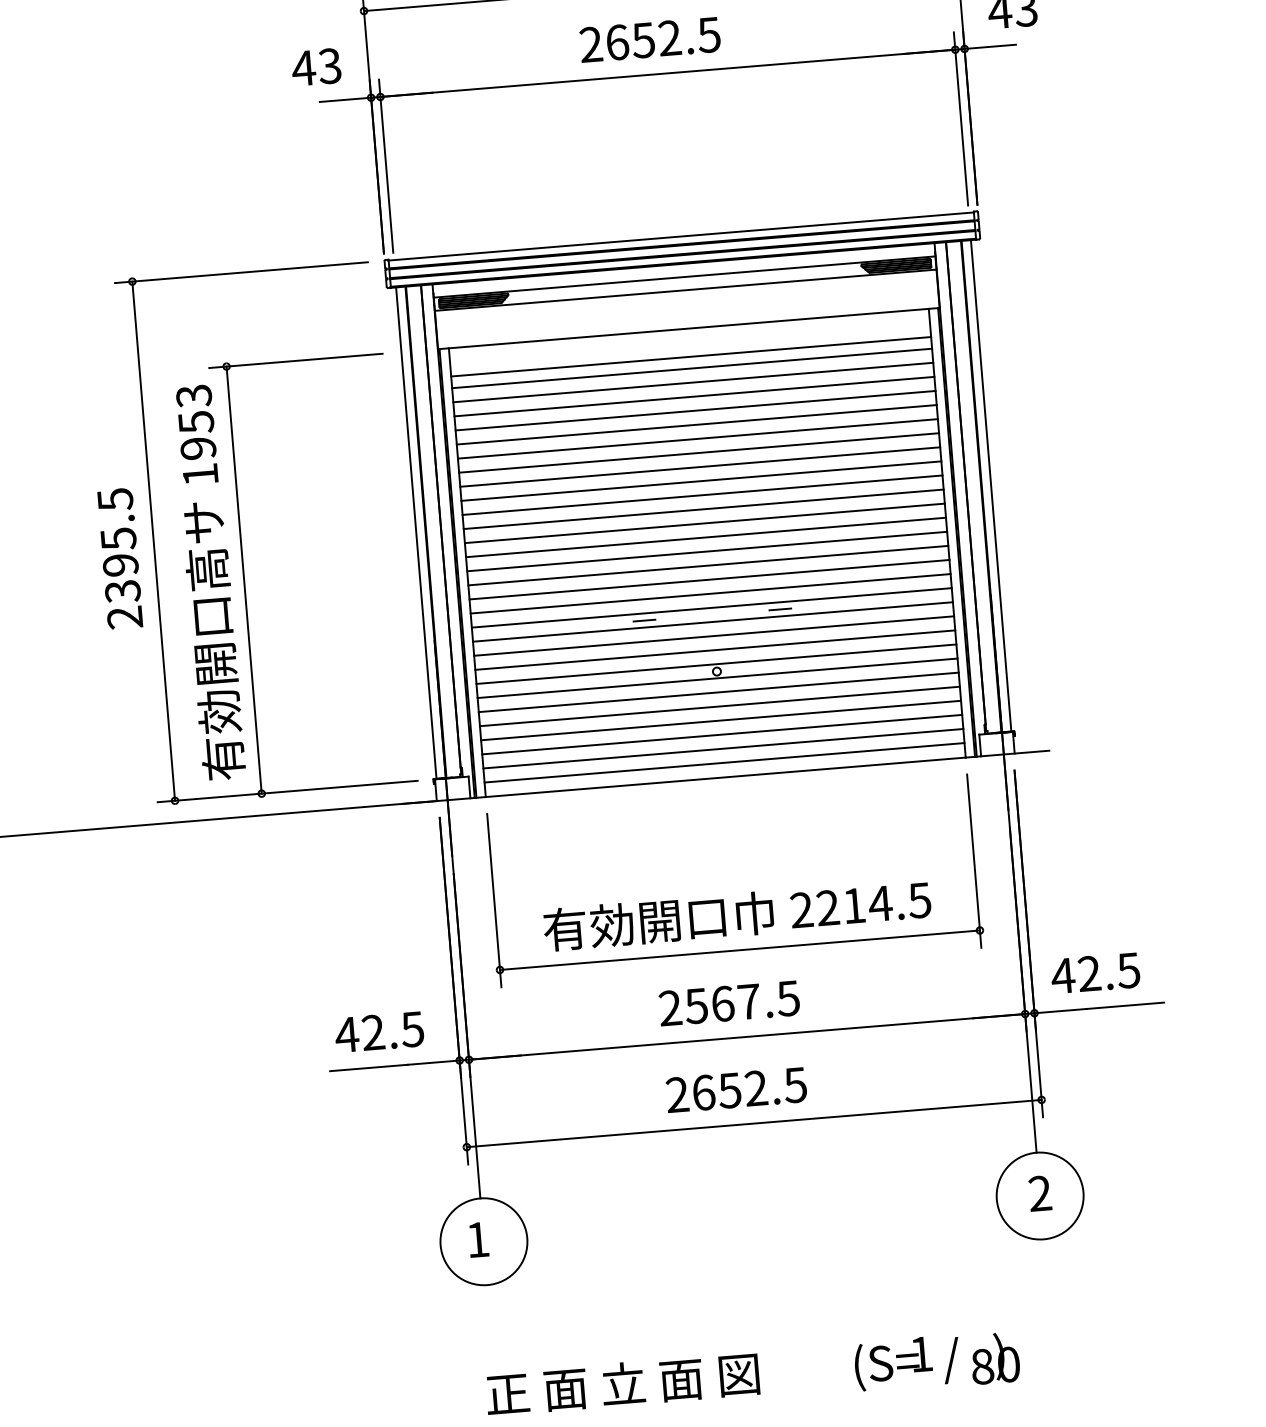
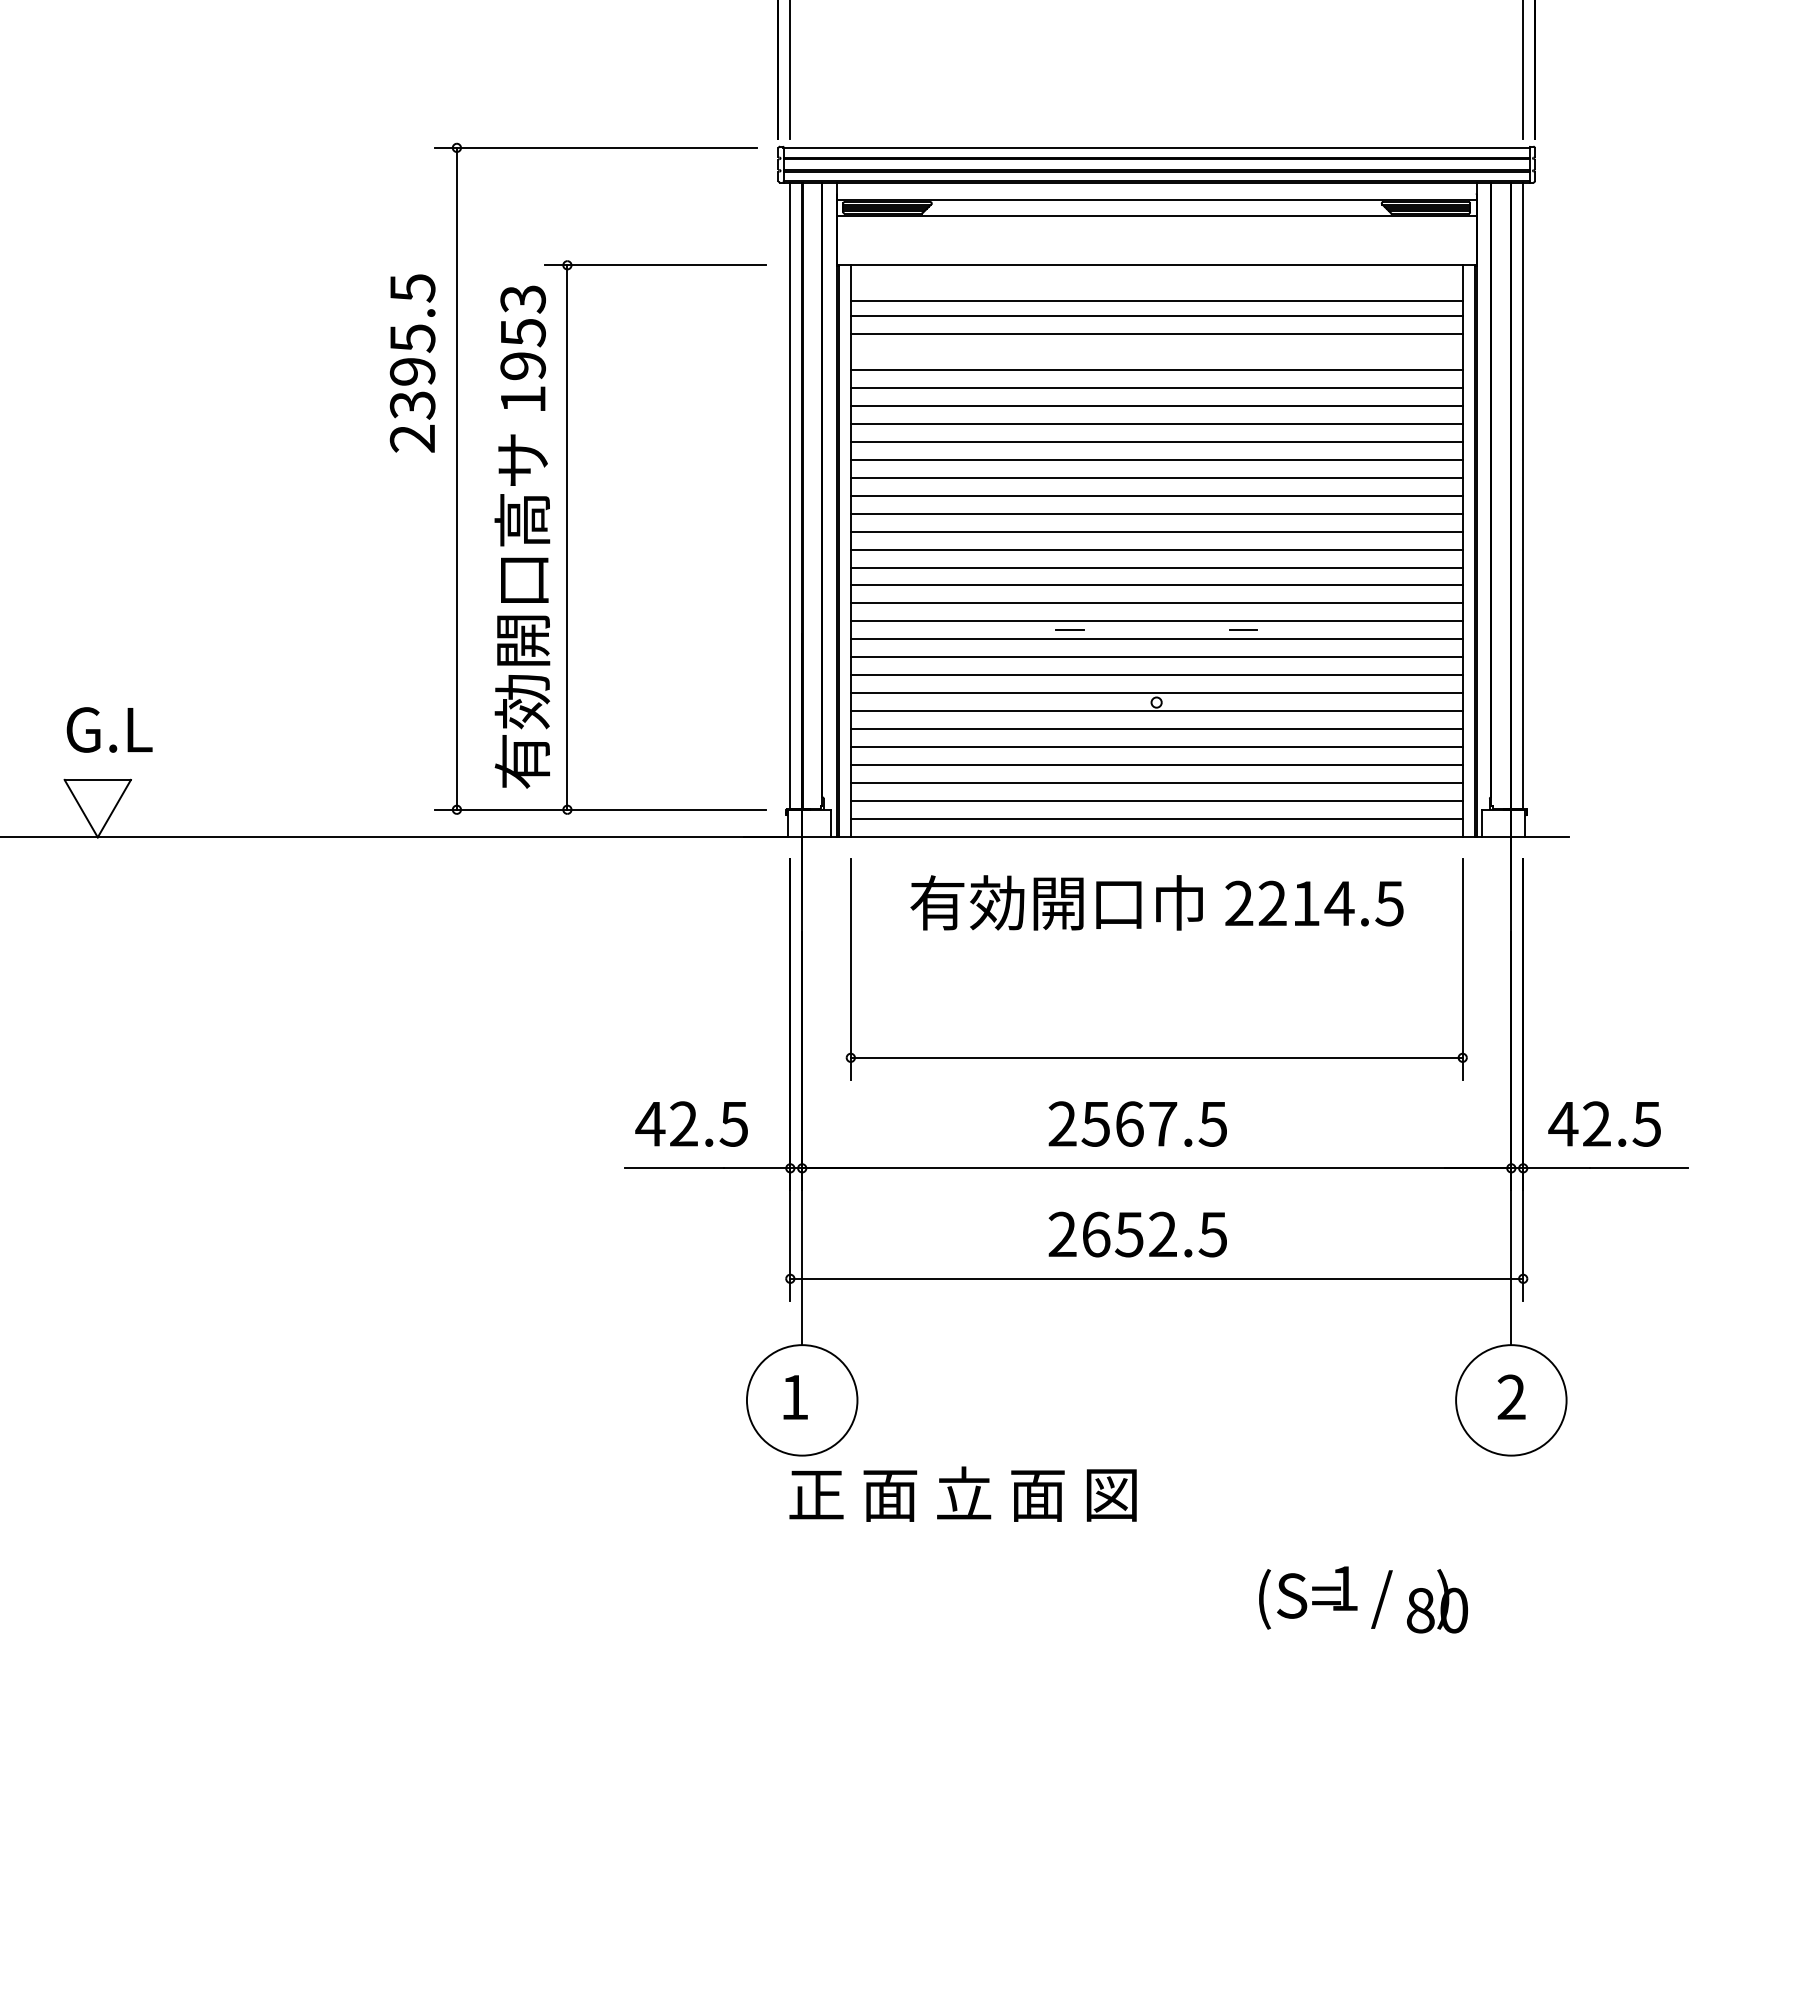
line: (694, 397) -> (1156, 352), removed
text: (120, 558) -> (412, 363), moved
text: (736, 914) -> (1156, 902), moved
text: (622, 1383) -> (962, 1493), moved

